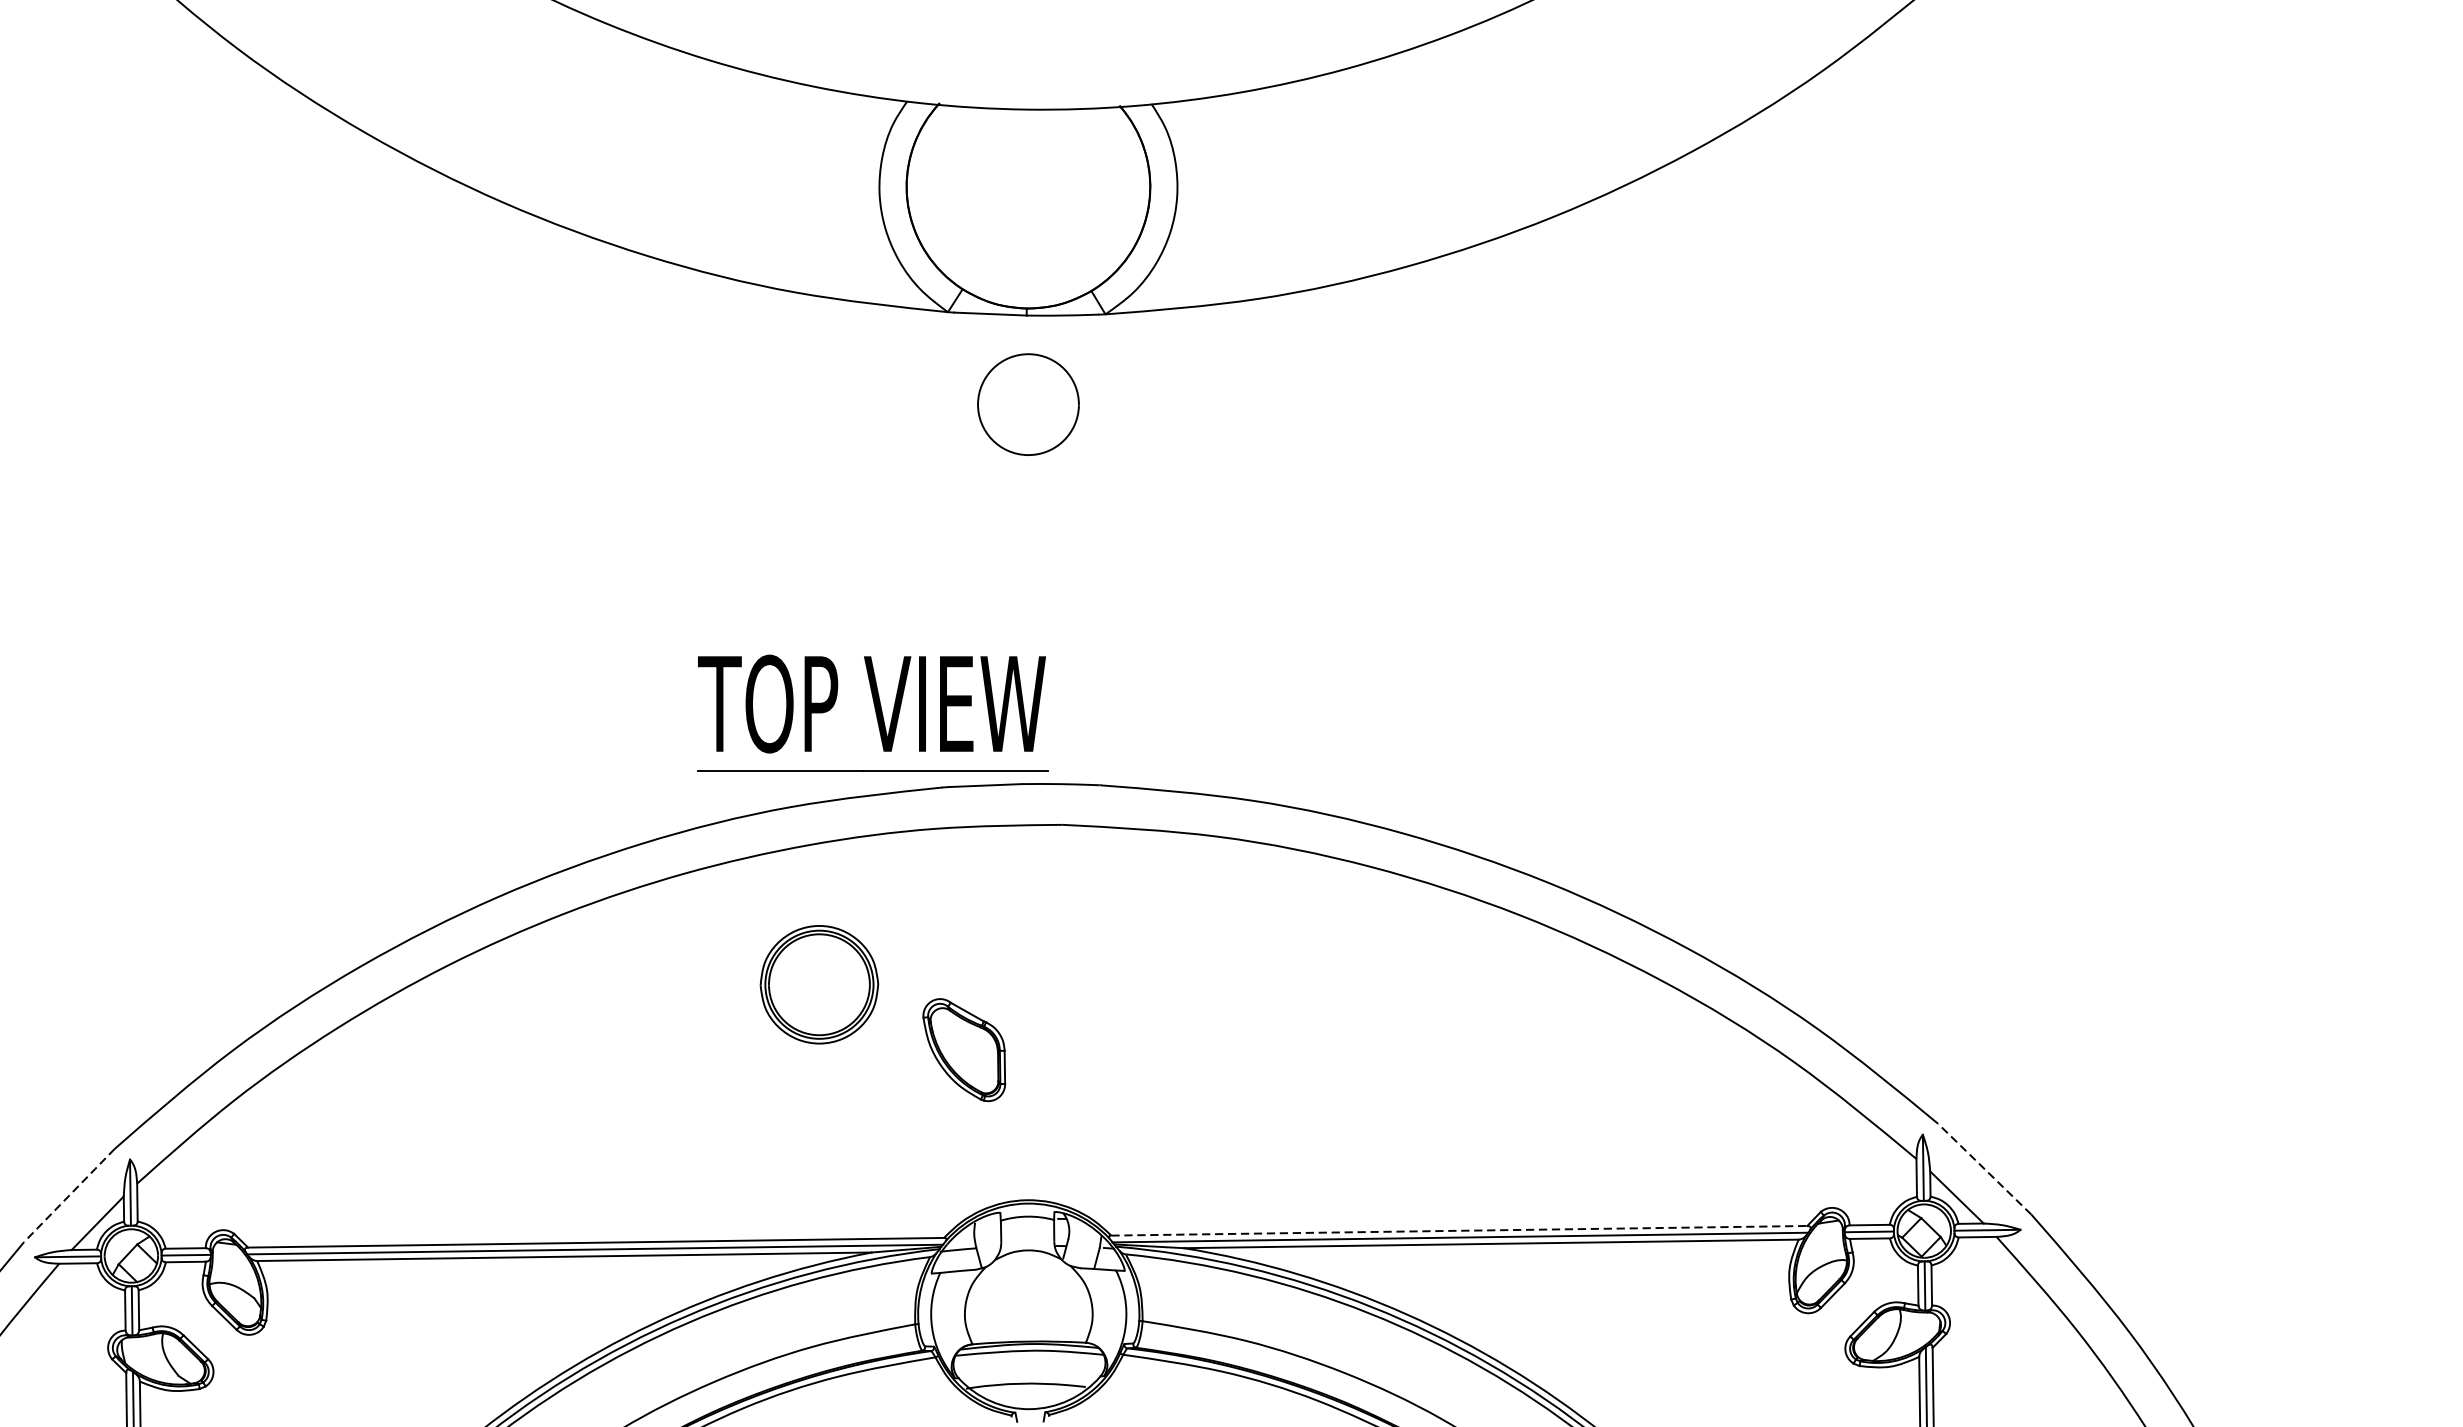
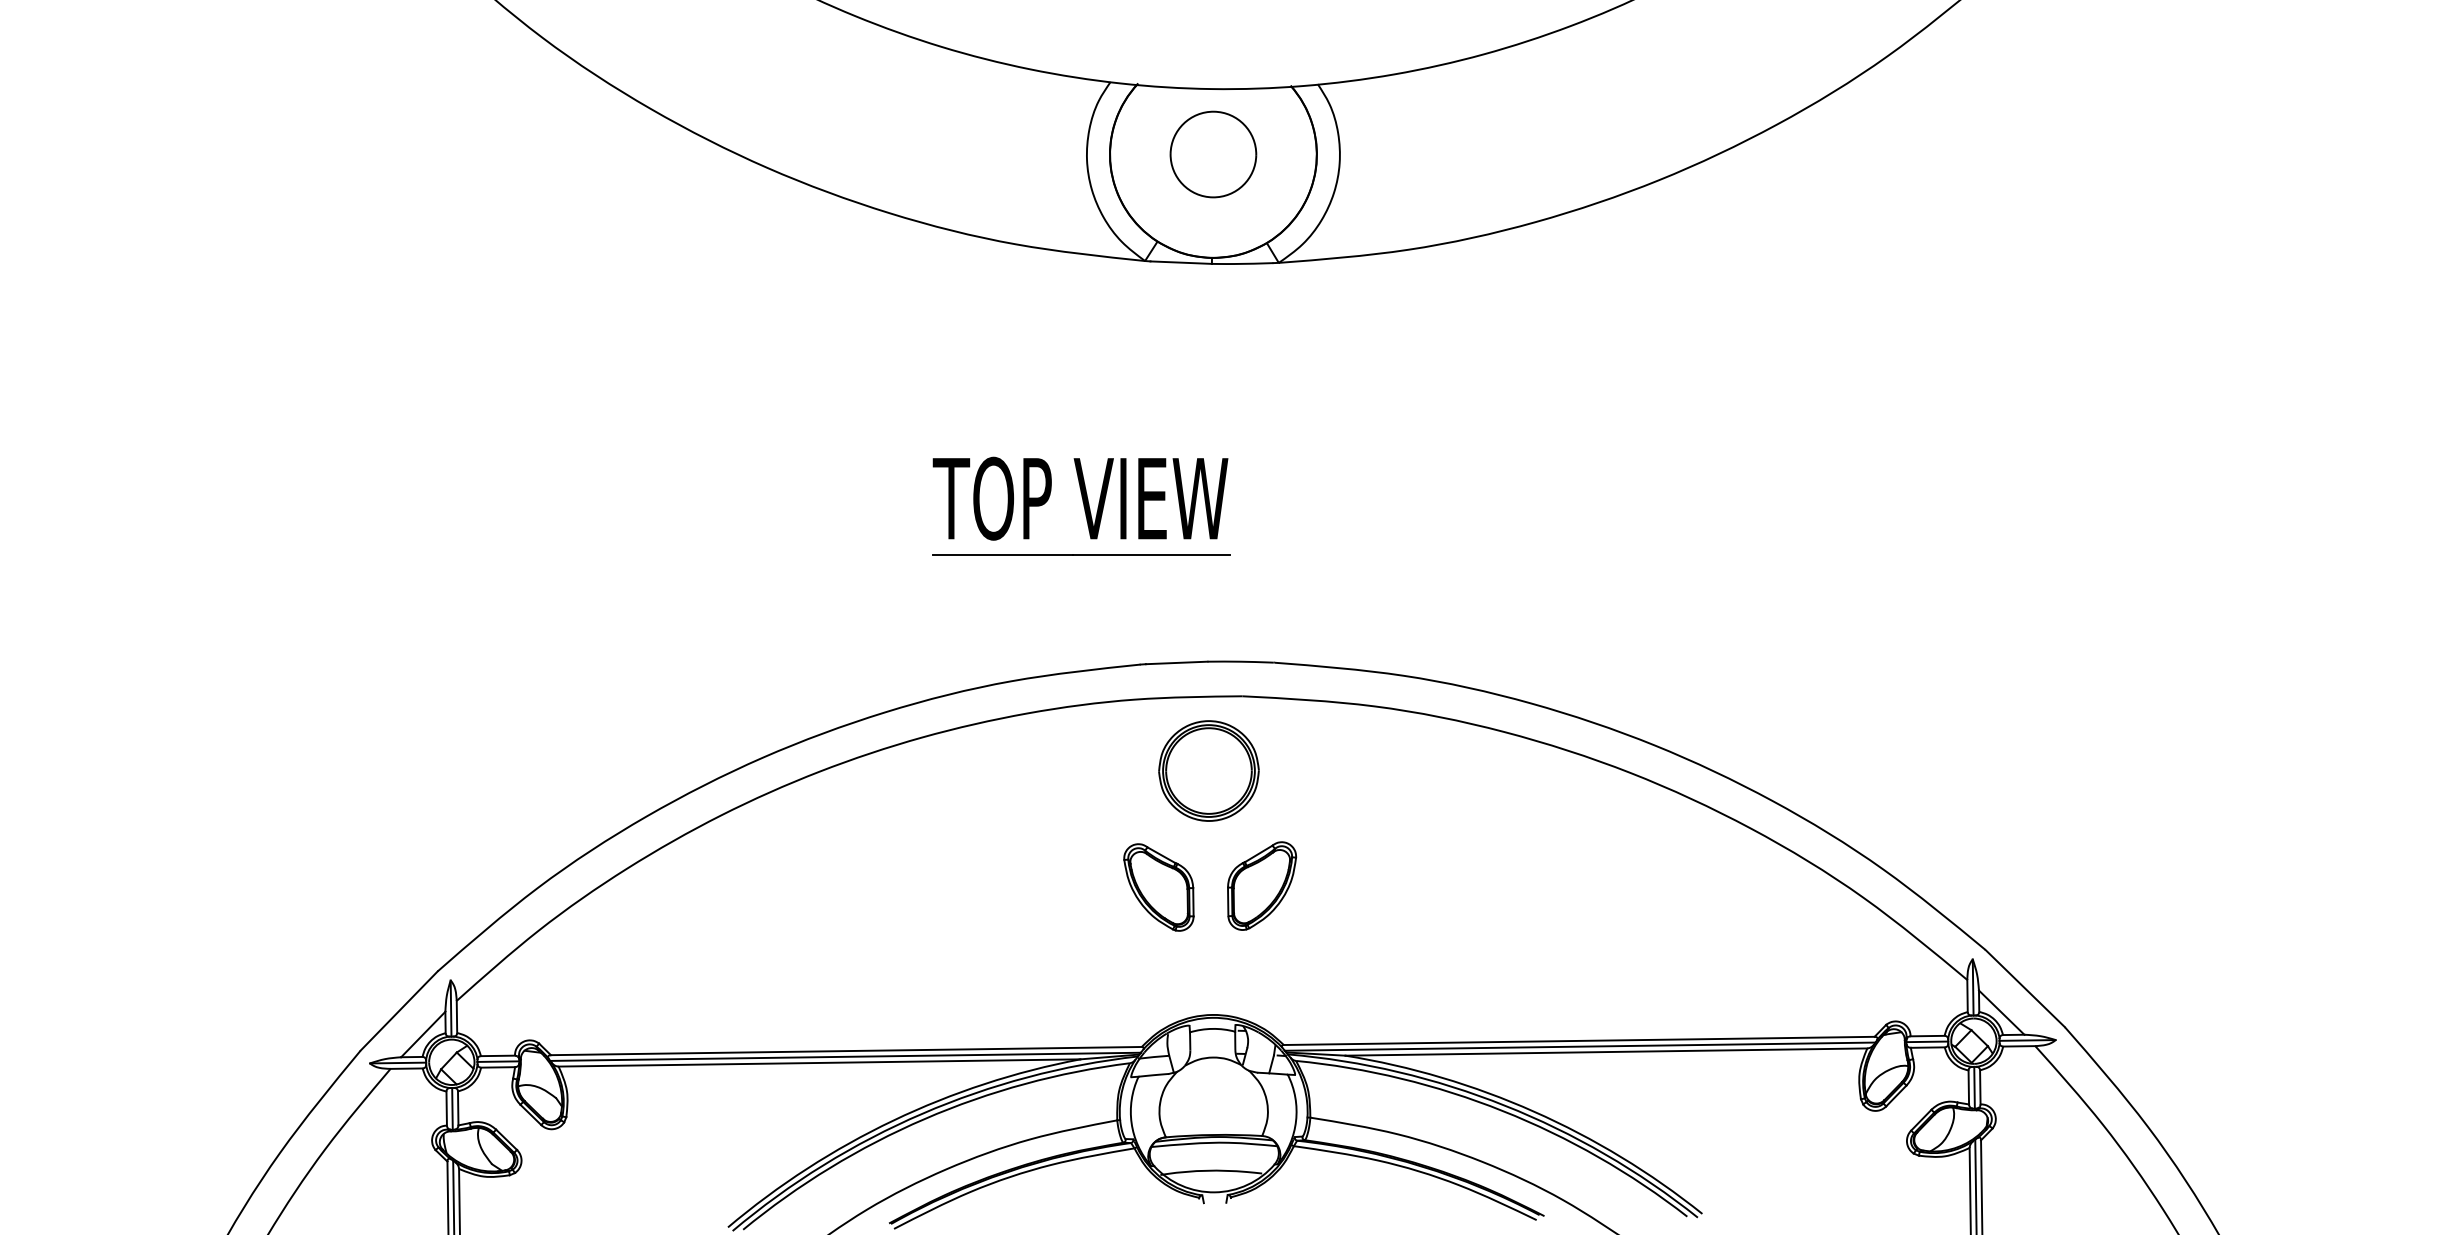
part: (1028, 404) -> (1213, 154), moved
part: (873, 712) -> (1081, 505), moved
part: (818, 984) -> (1208, 770), moved
part: (1086, 1047) -> (1262, 885), added
line: (1983, 1169) -> (2024, 988), dashed -> solid
line: (68, 1196) -> (398, 1011), dashed -> solid
line: (1459, 1230) -> (1579, 1040), dashed -> solid

